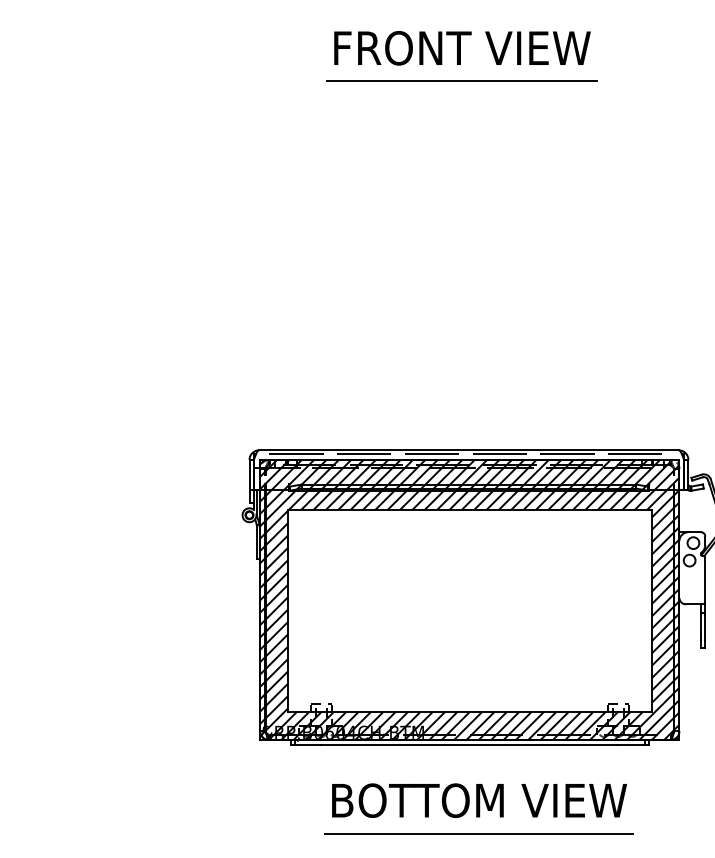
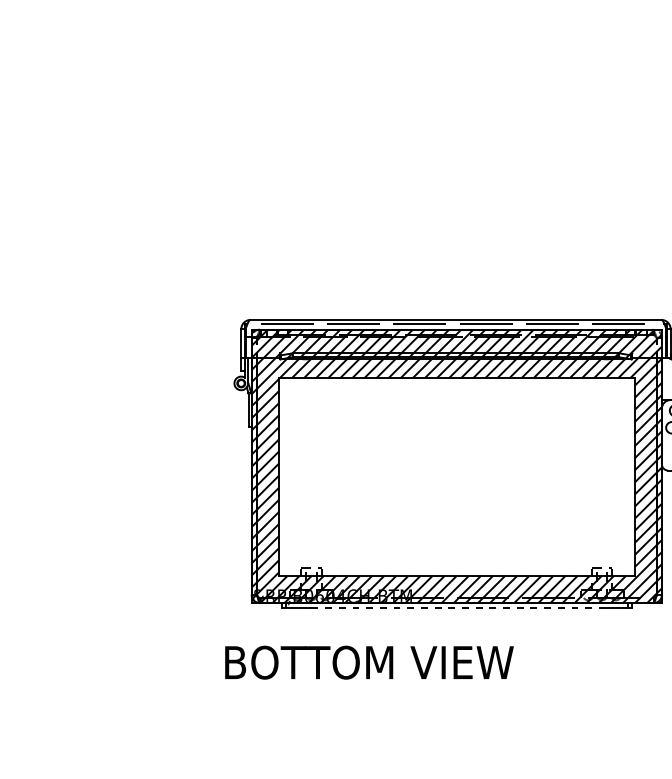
line: (469, 745) -> (456, 608), solid -> dashed
text: (479, 800) -> (369, 662), moved
line: (478, 833) -> (465, 694), removed

